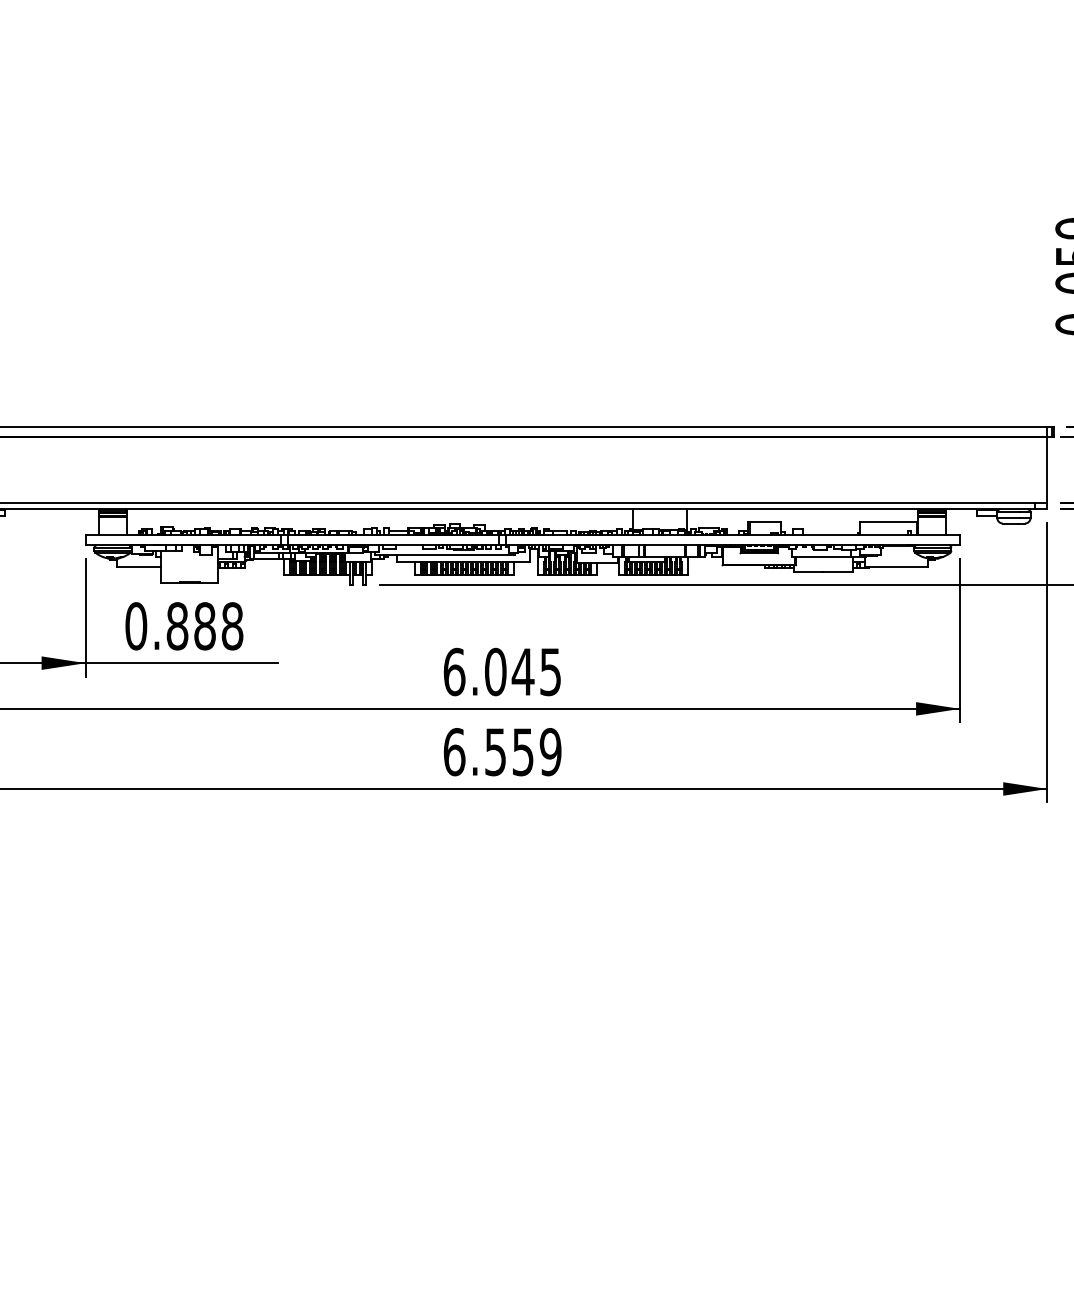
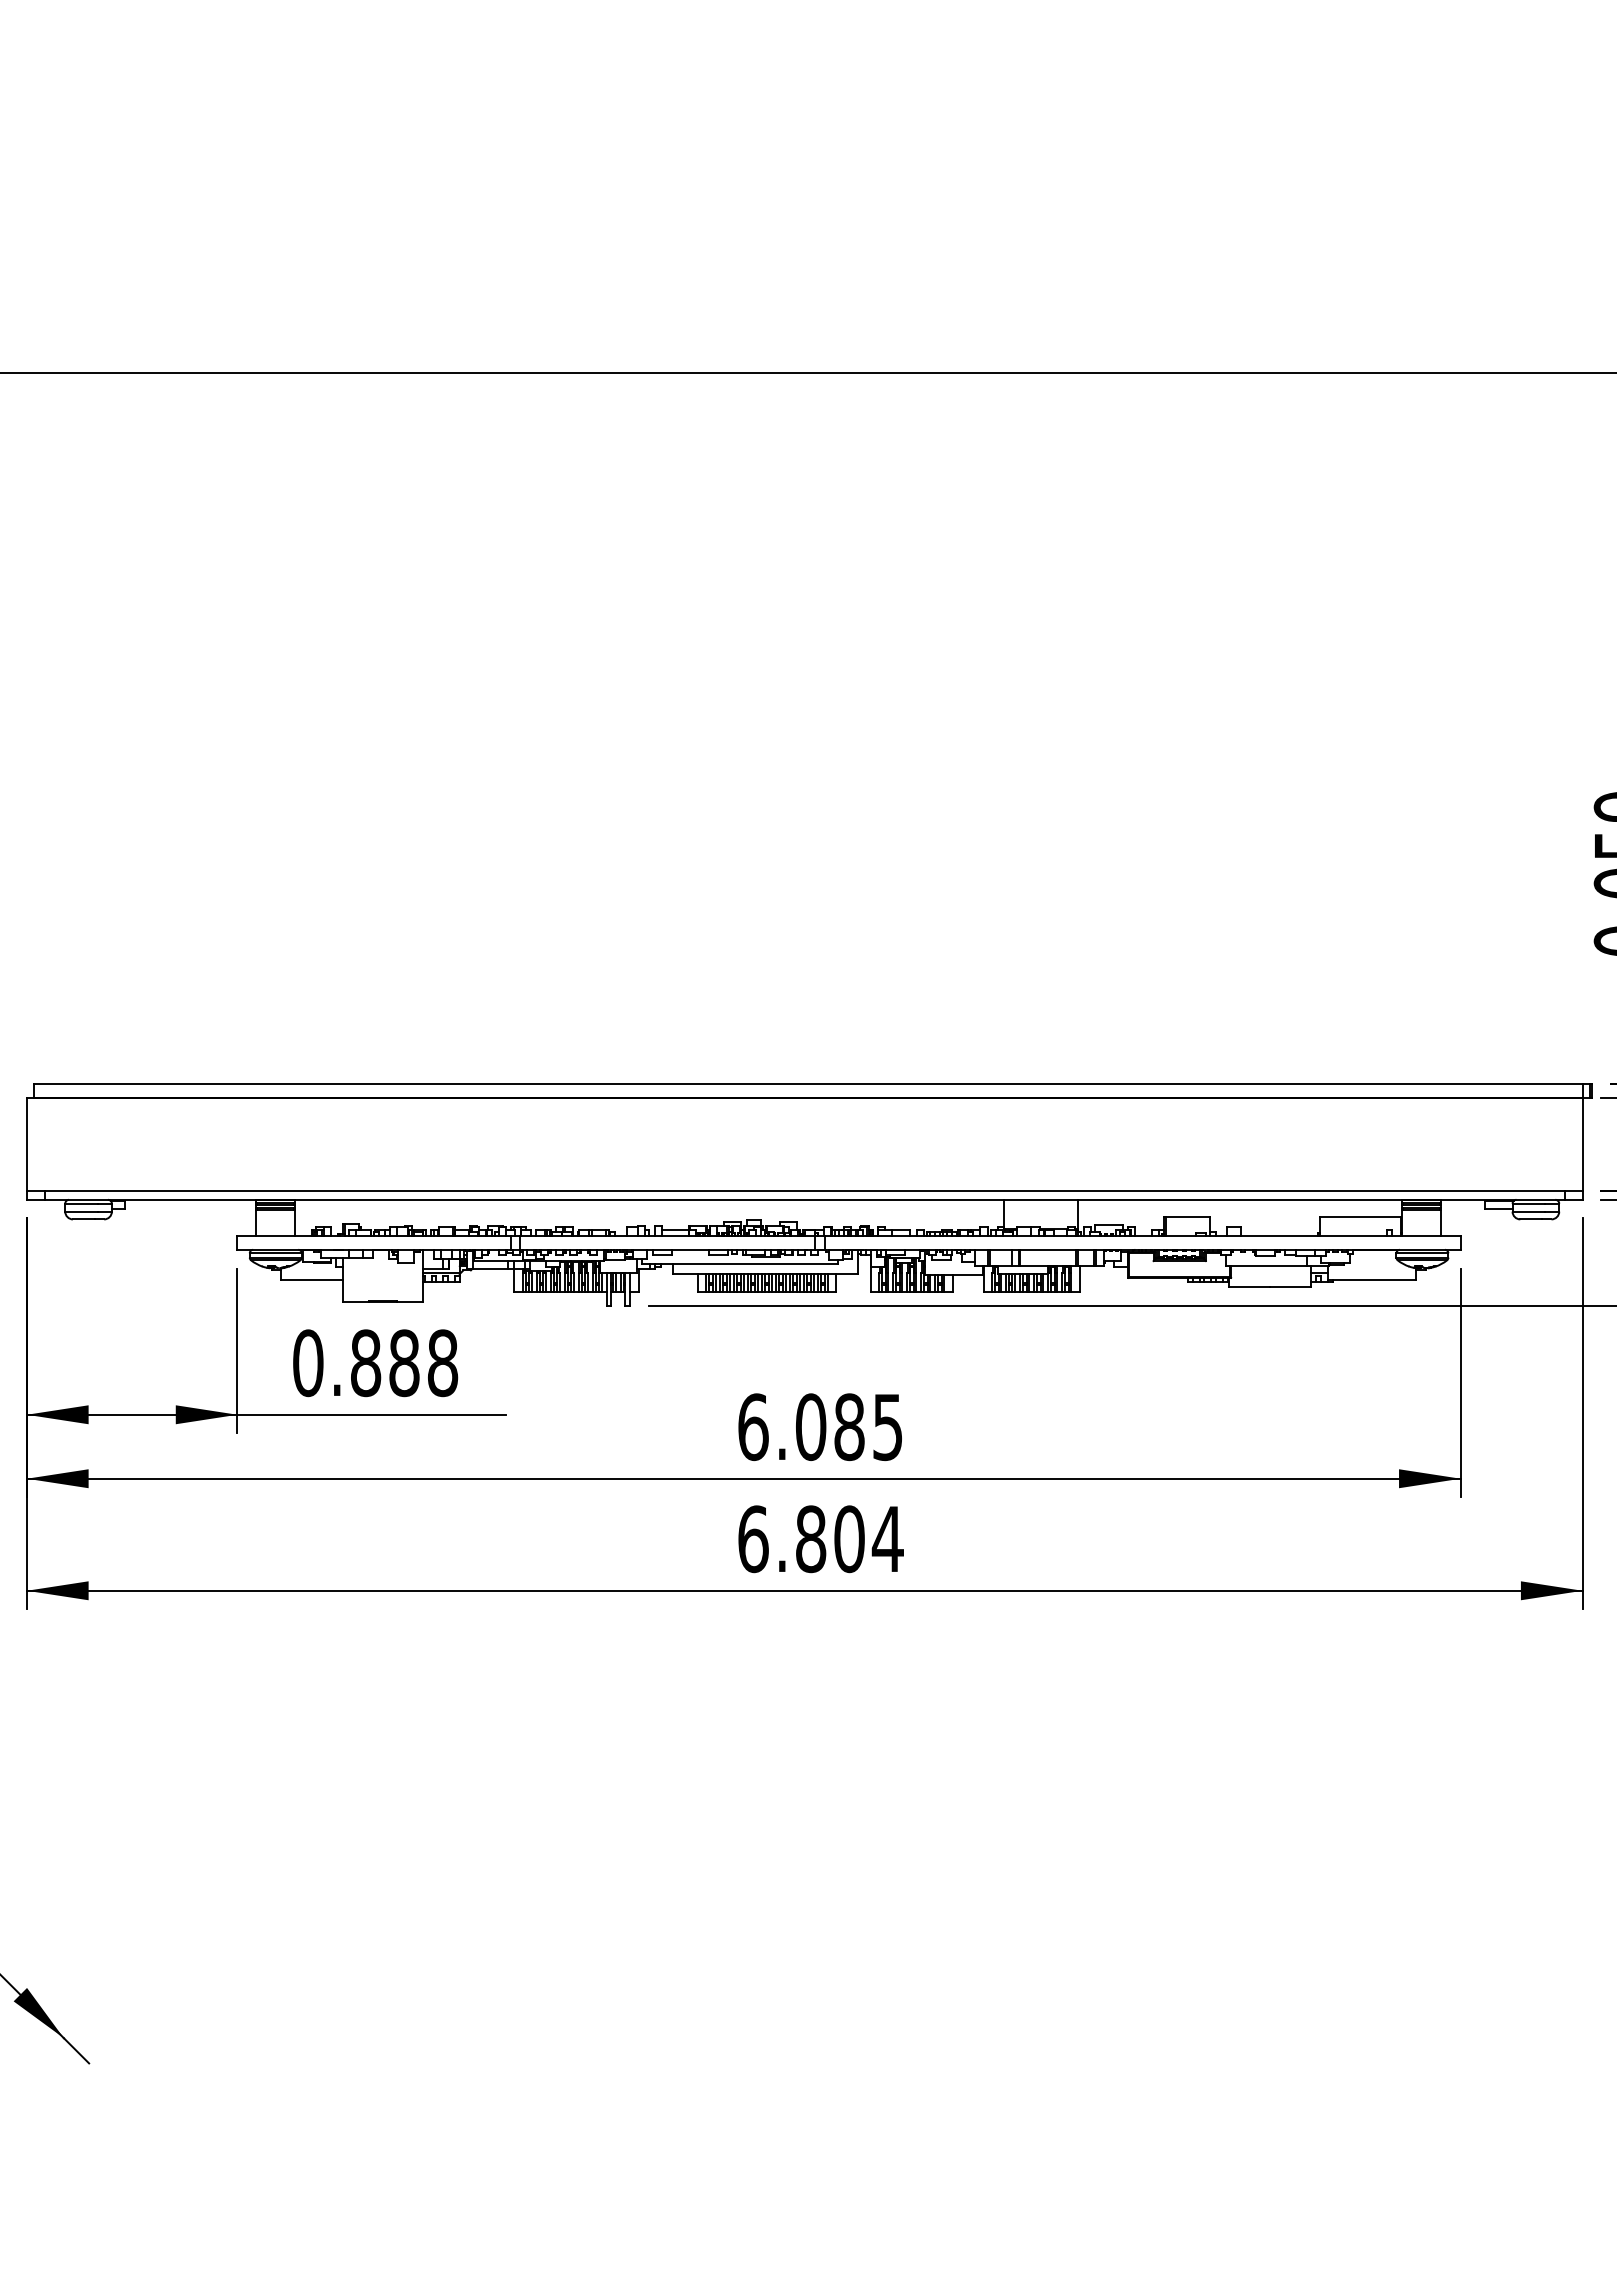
text: (523, 672) -> (849, 1427), 6.045 -> 6.085
text: (523, 752) -> (849, 1539), 6.559 -> 6.804

